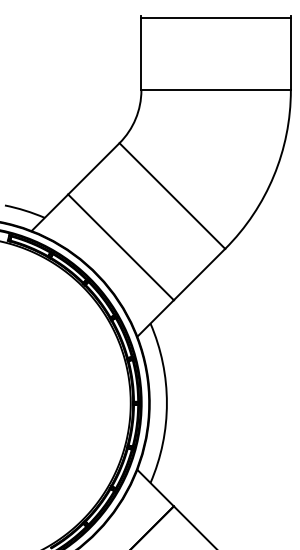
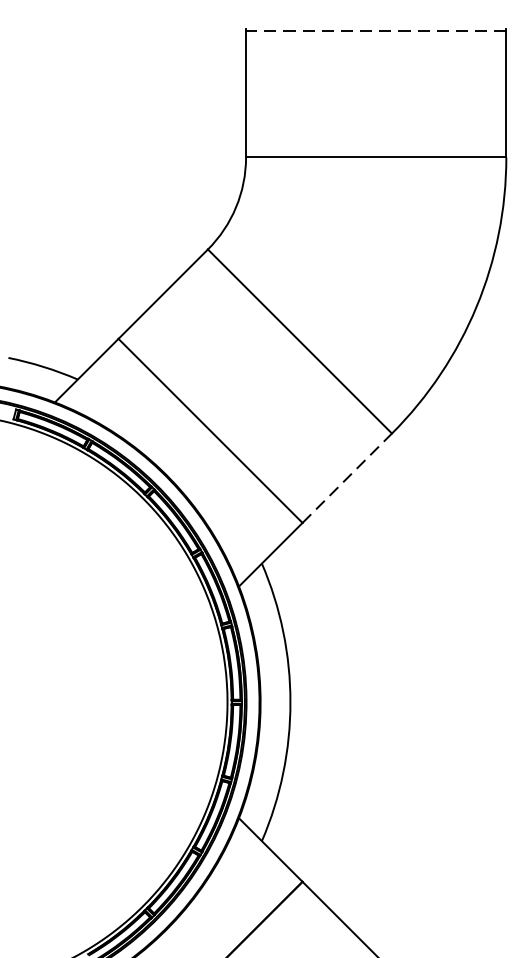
line: (216, 17) -> (376, 30), solid -> dashed
line: (199, 274) -> (347, 478), solid -> dashed

